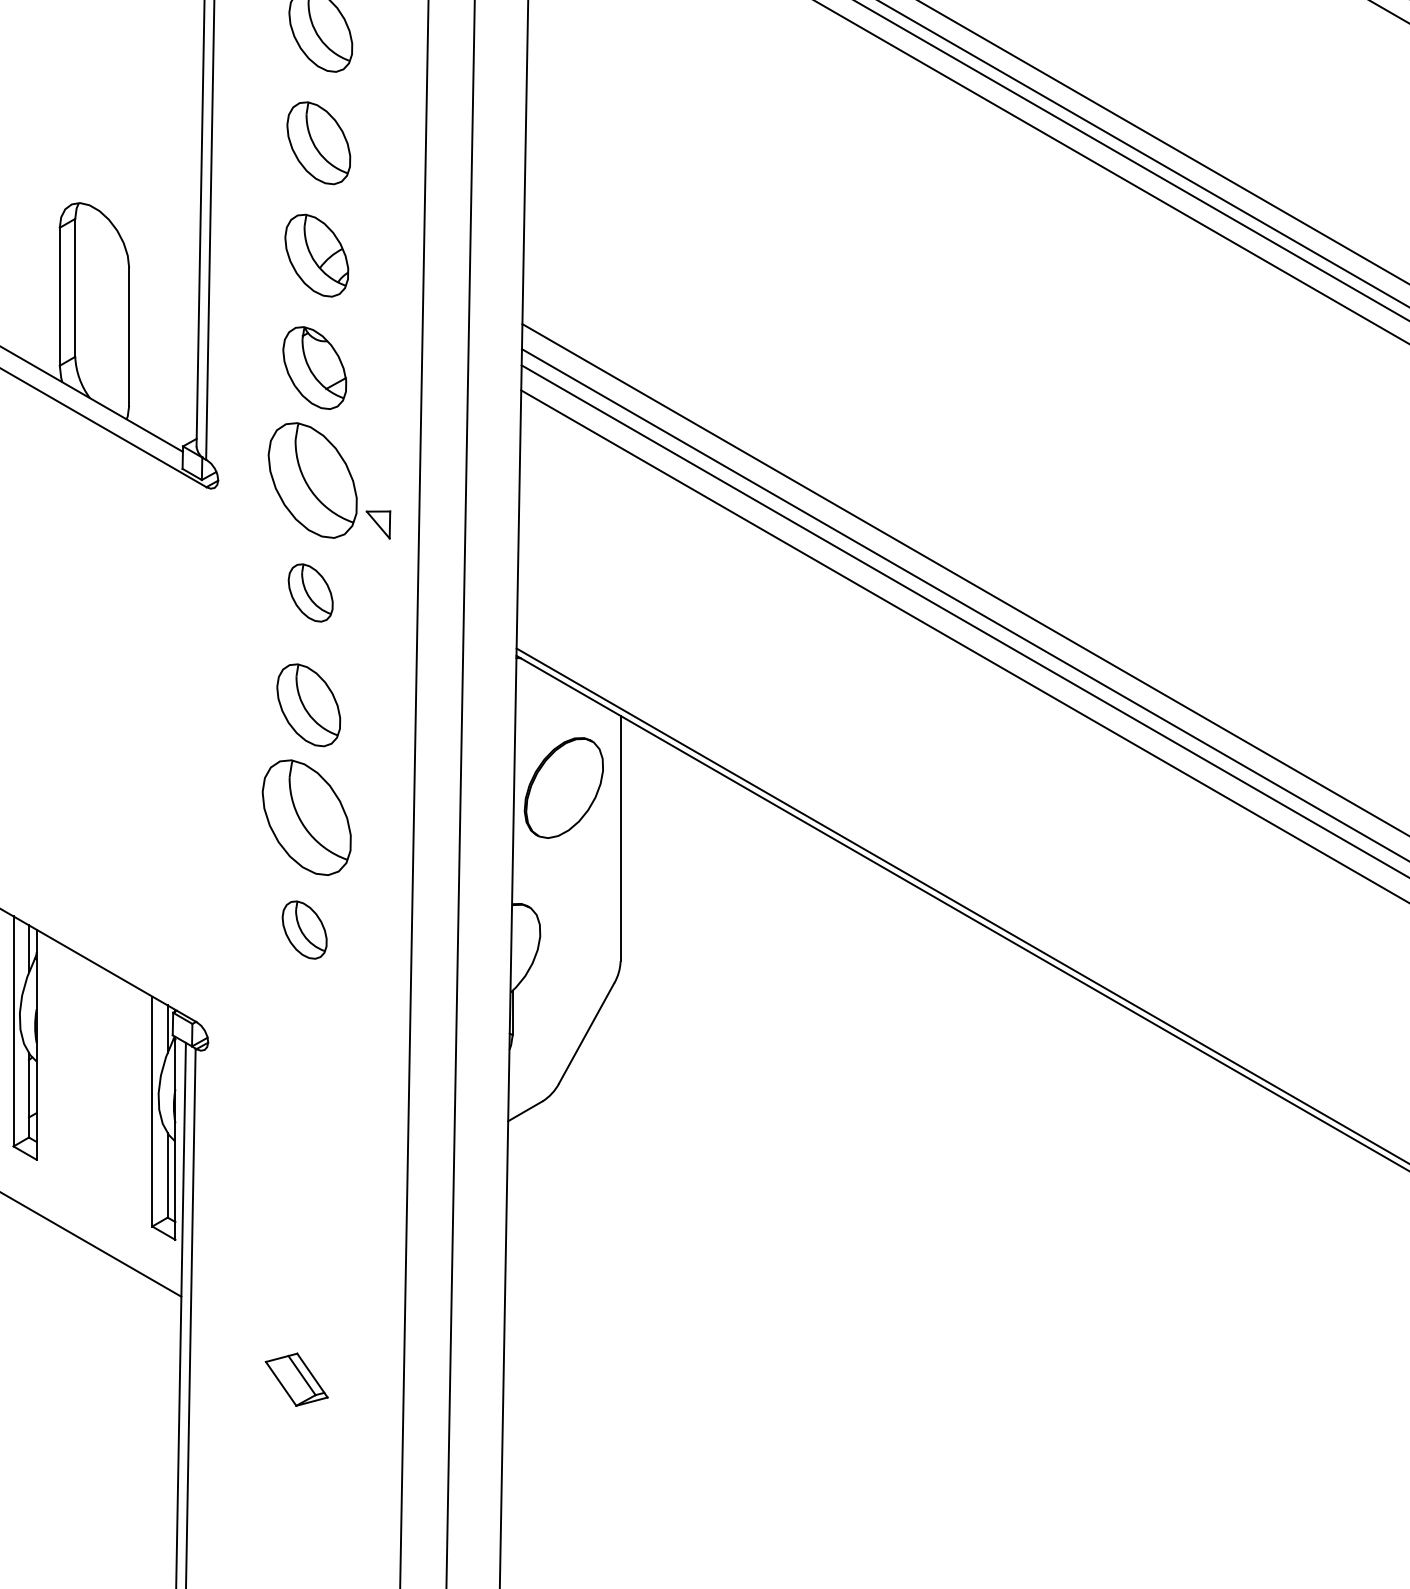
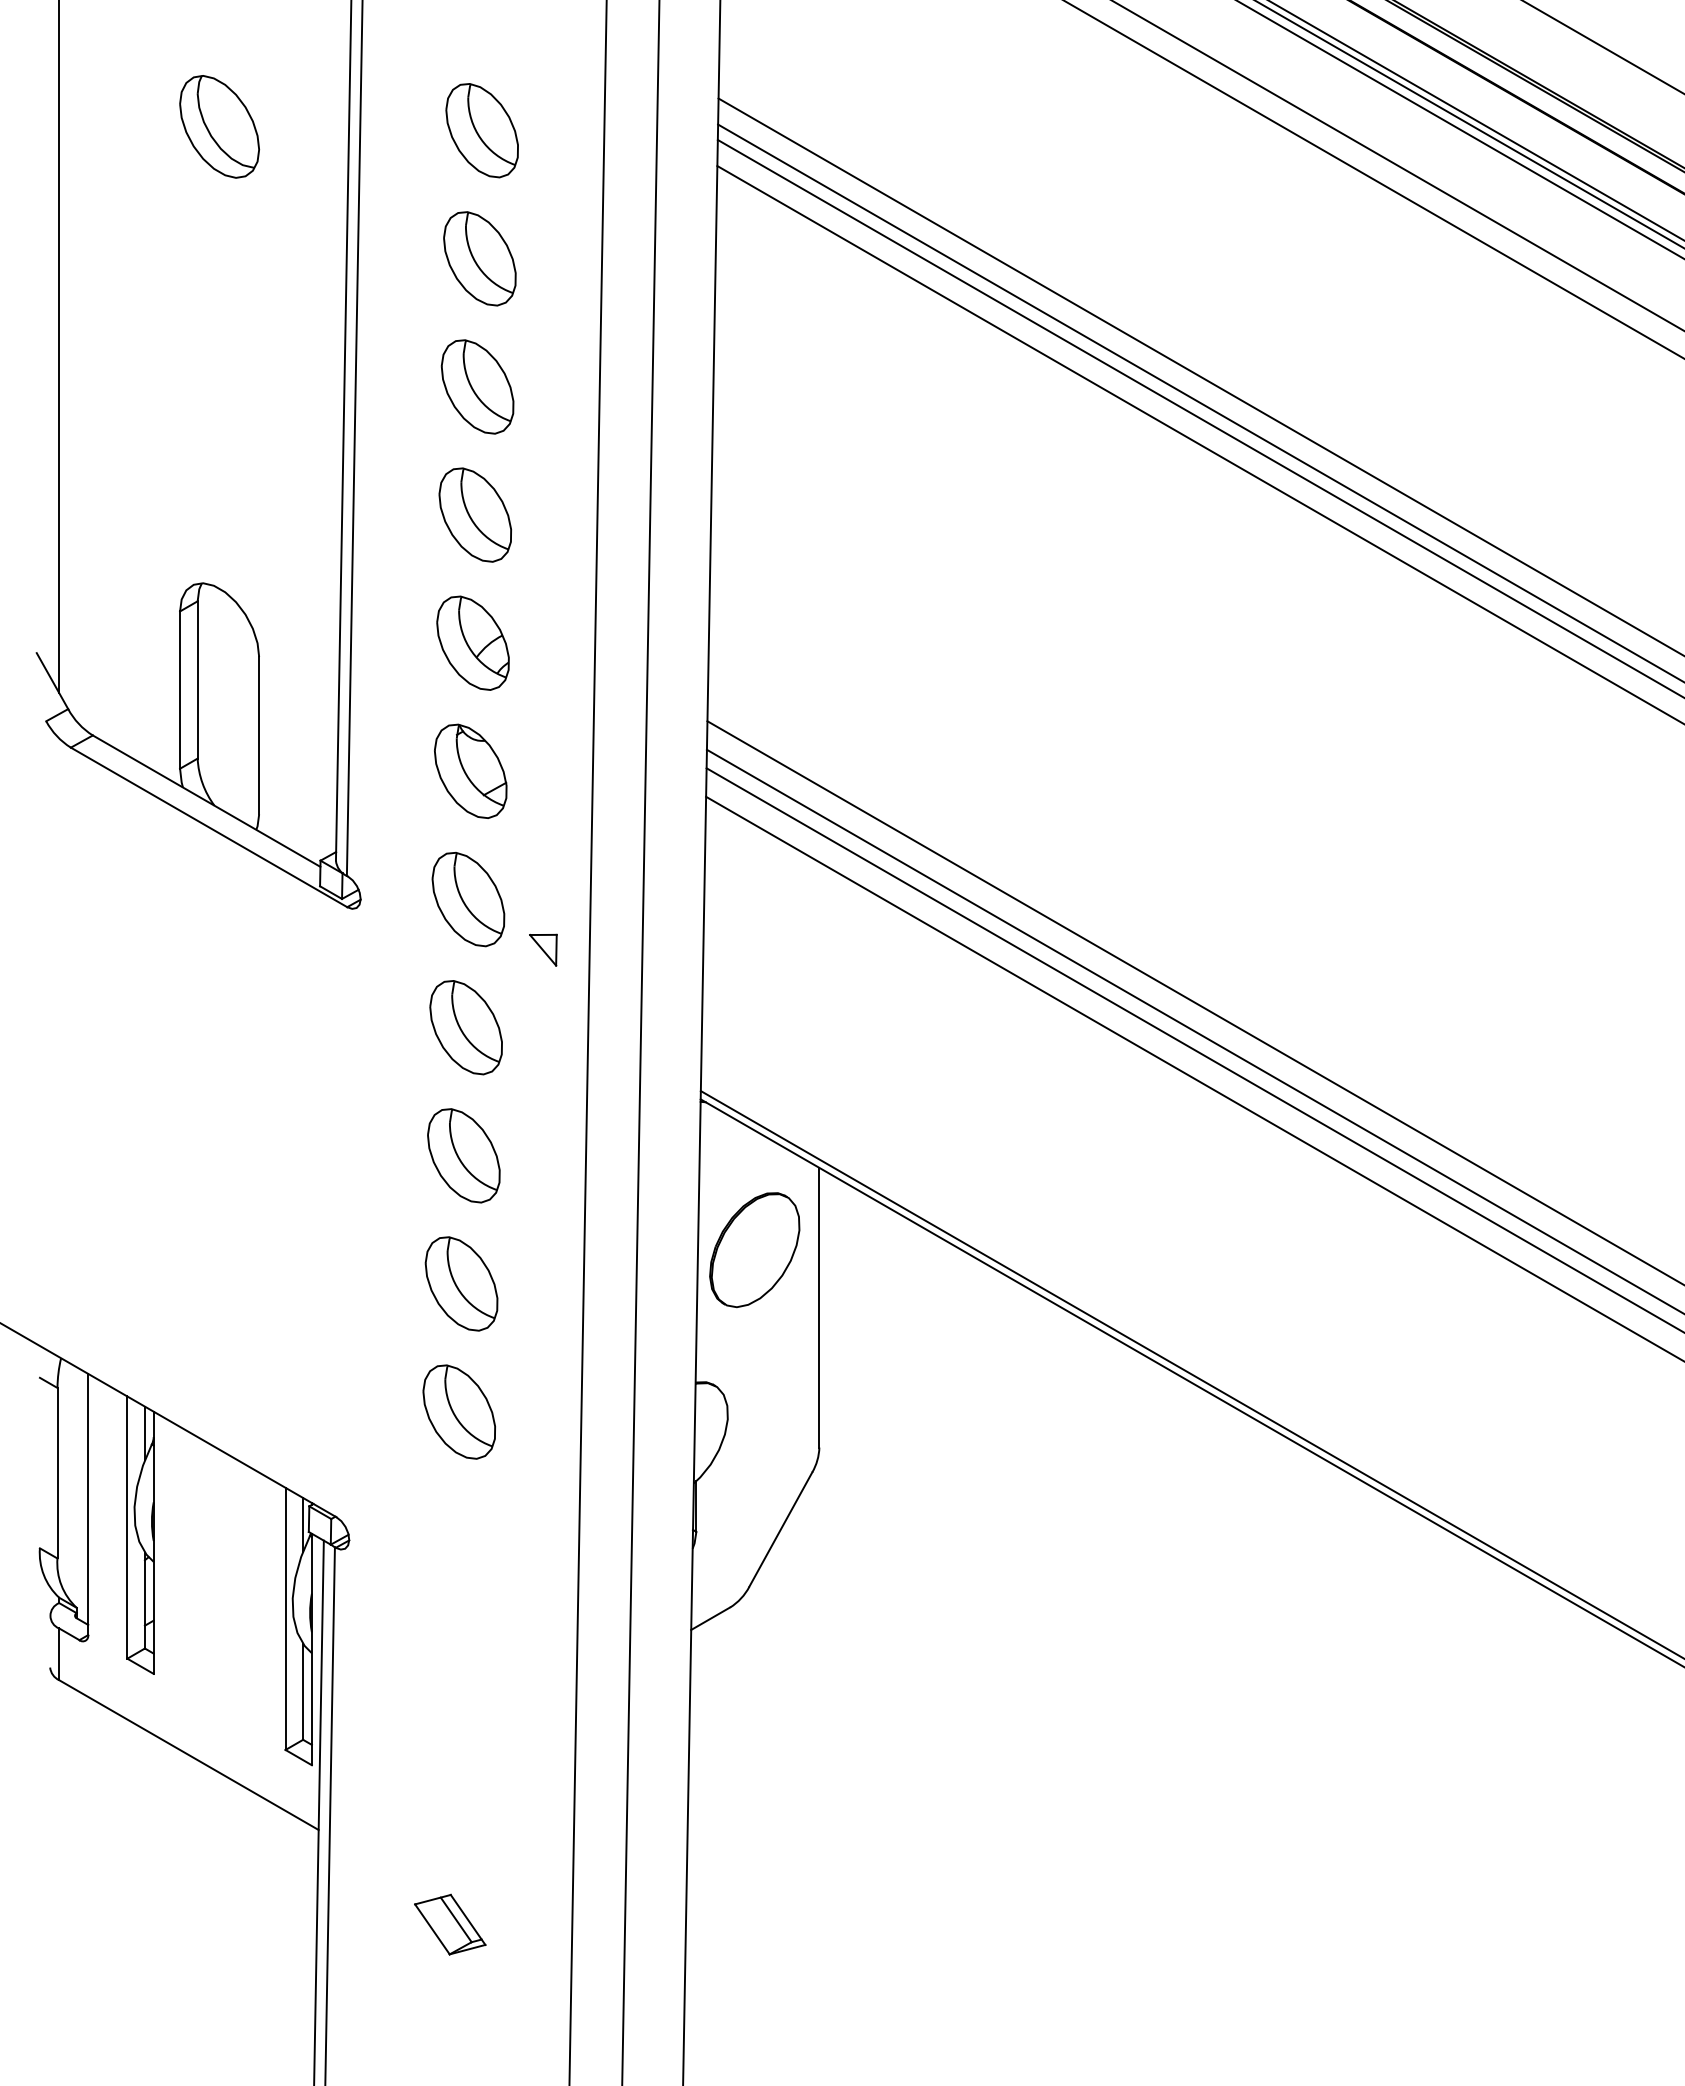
part: (312, 480) -> (468, 899), size x0.71
part: (310, 592) -> (465, 1027), size x1.43
part: (306, 817) -> (461, 1283), size x0.71
part: (304, 929) -> (458, 1411), size x1.43

